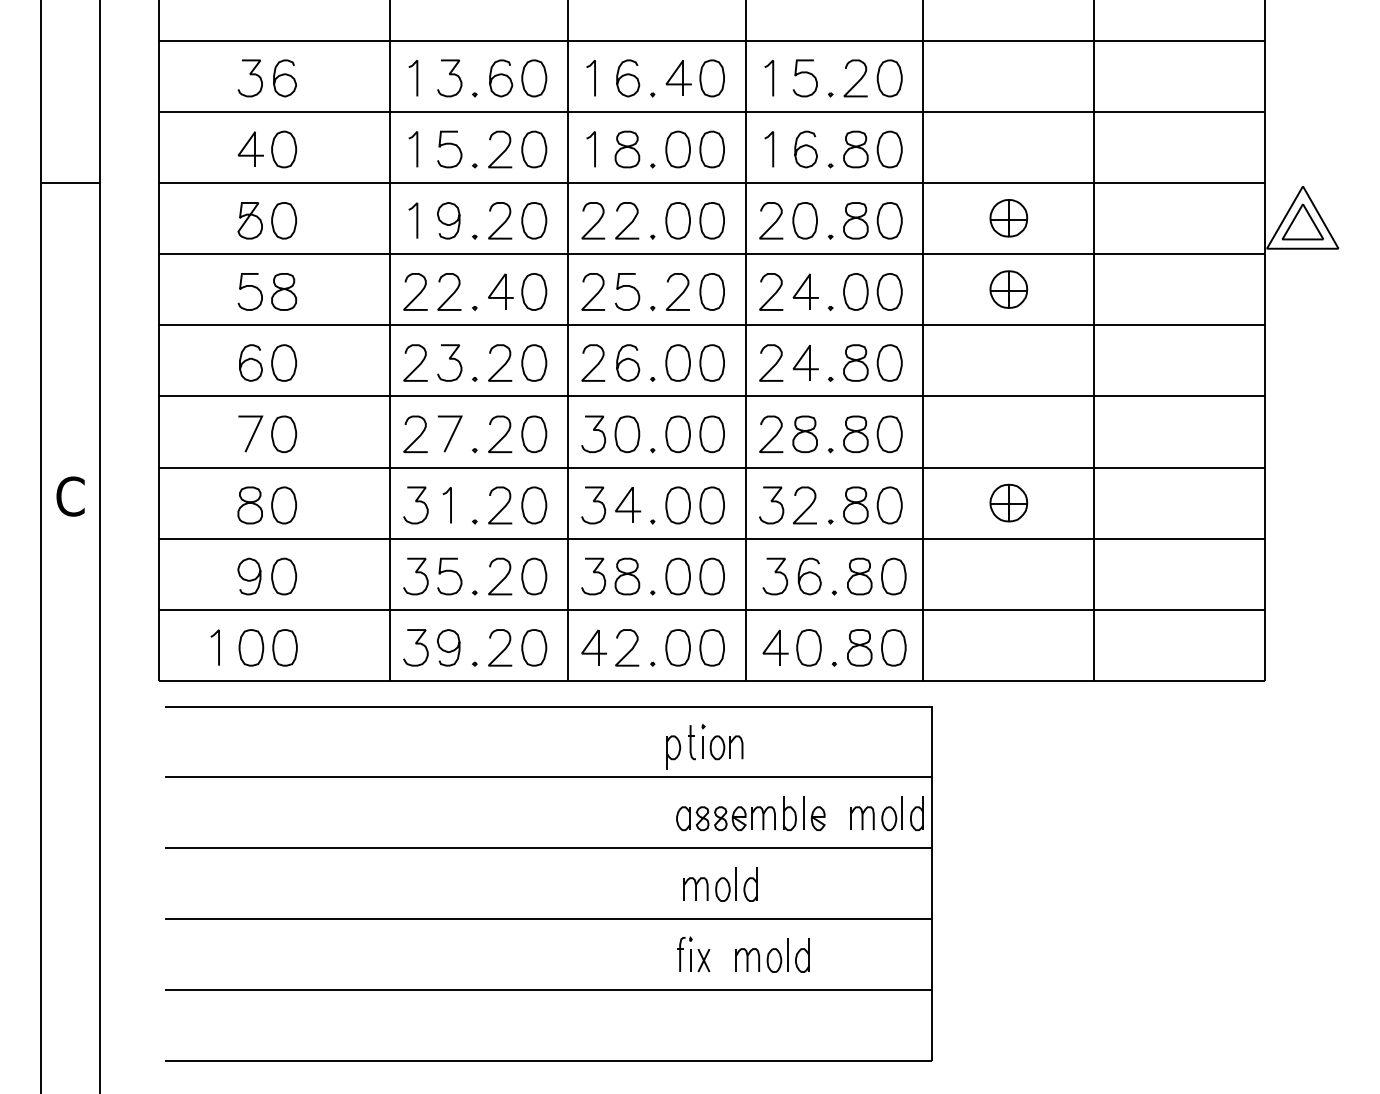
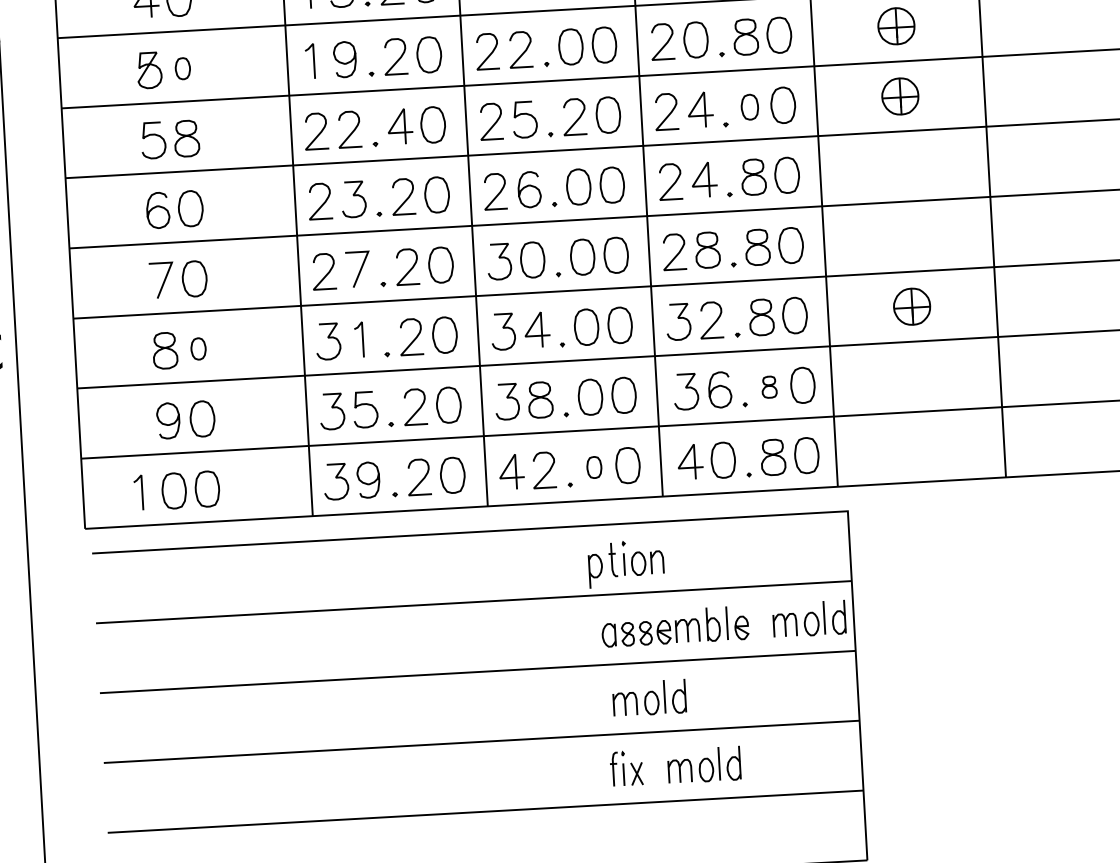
part: (283, 220) -> (182, 68), size x0.6
part: (855, 291) -> (749, 106), size x0.7
part: (283, 505) -> (198, 349), size x0.6
part: (859, 576) -> (769, 387), size x0.6
part: (677, 647) -> (593, 467), size x0.6

